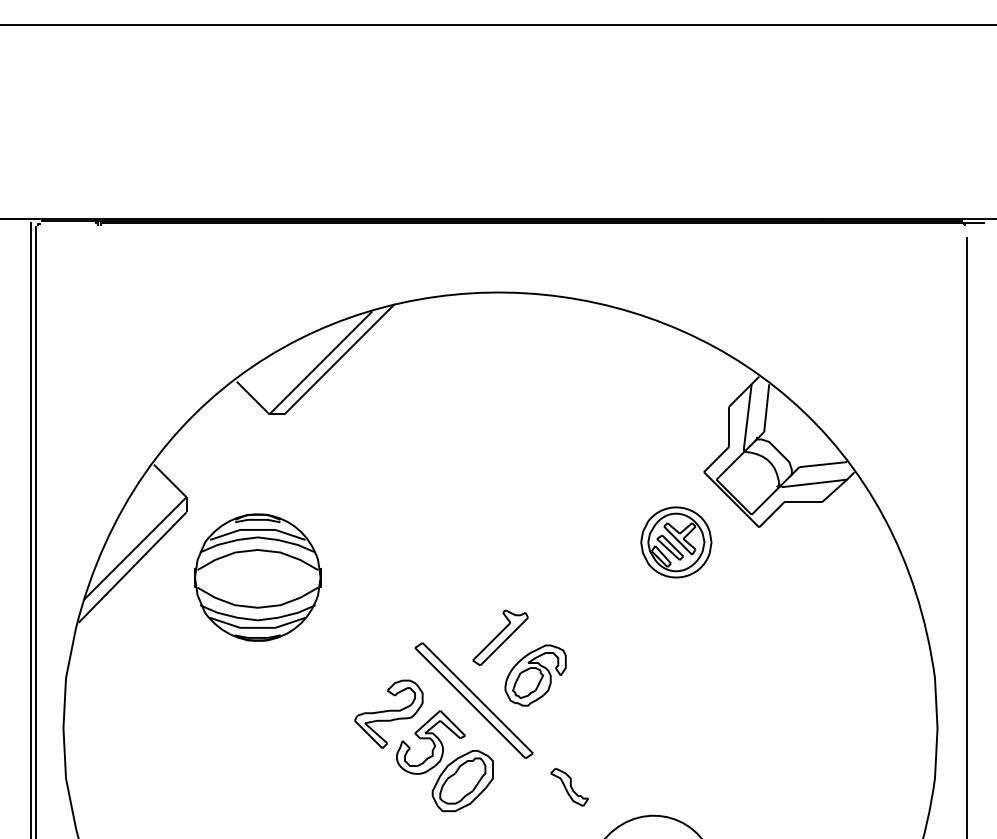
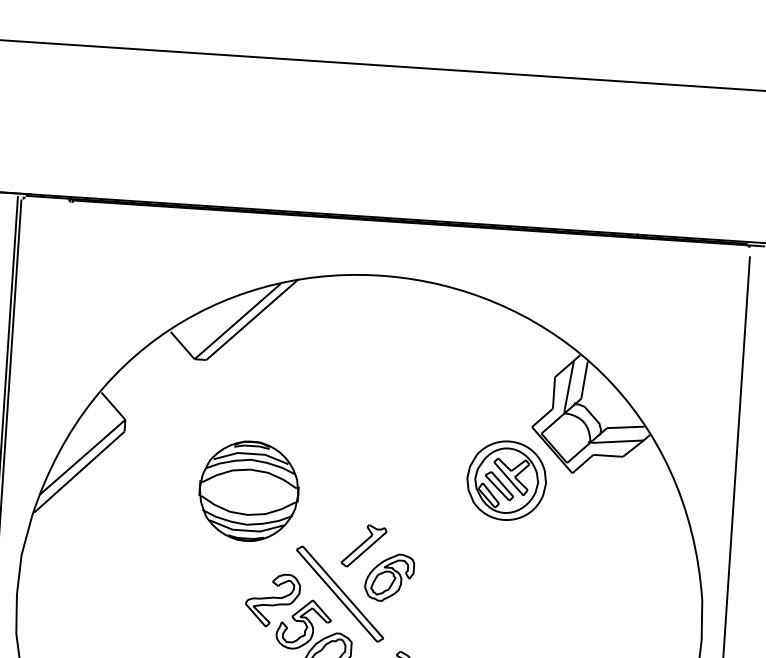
part: (676, 542) -> (506, 480), size x1.43
part: (257, 577) -> (248, 491), moved

